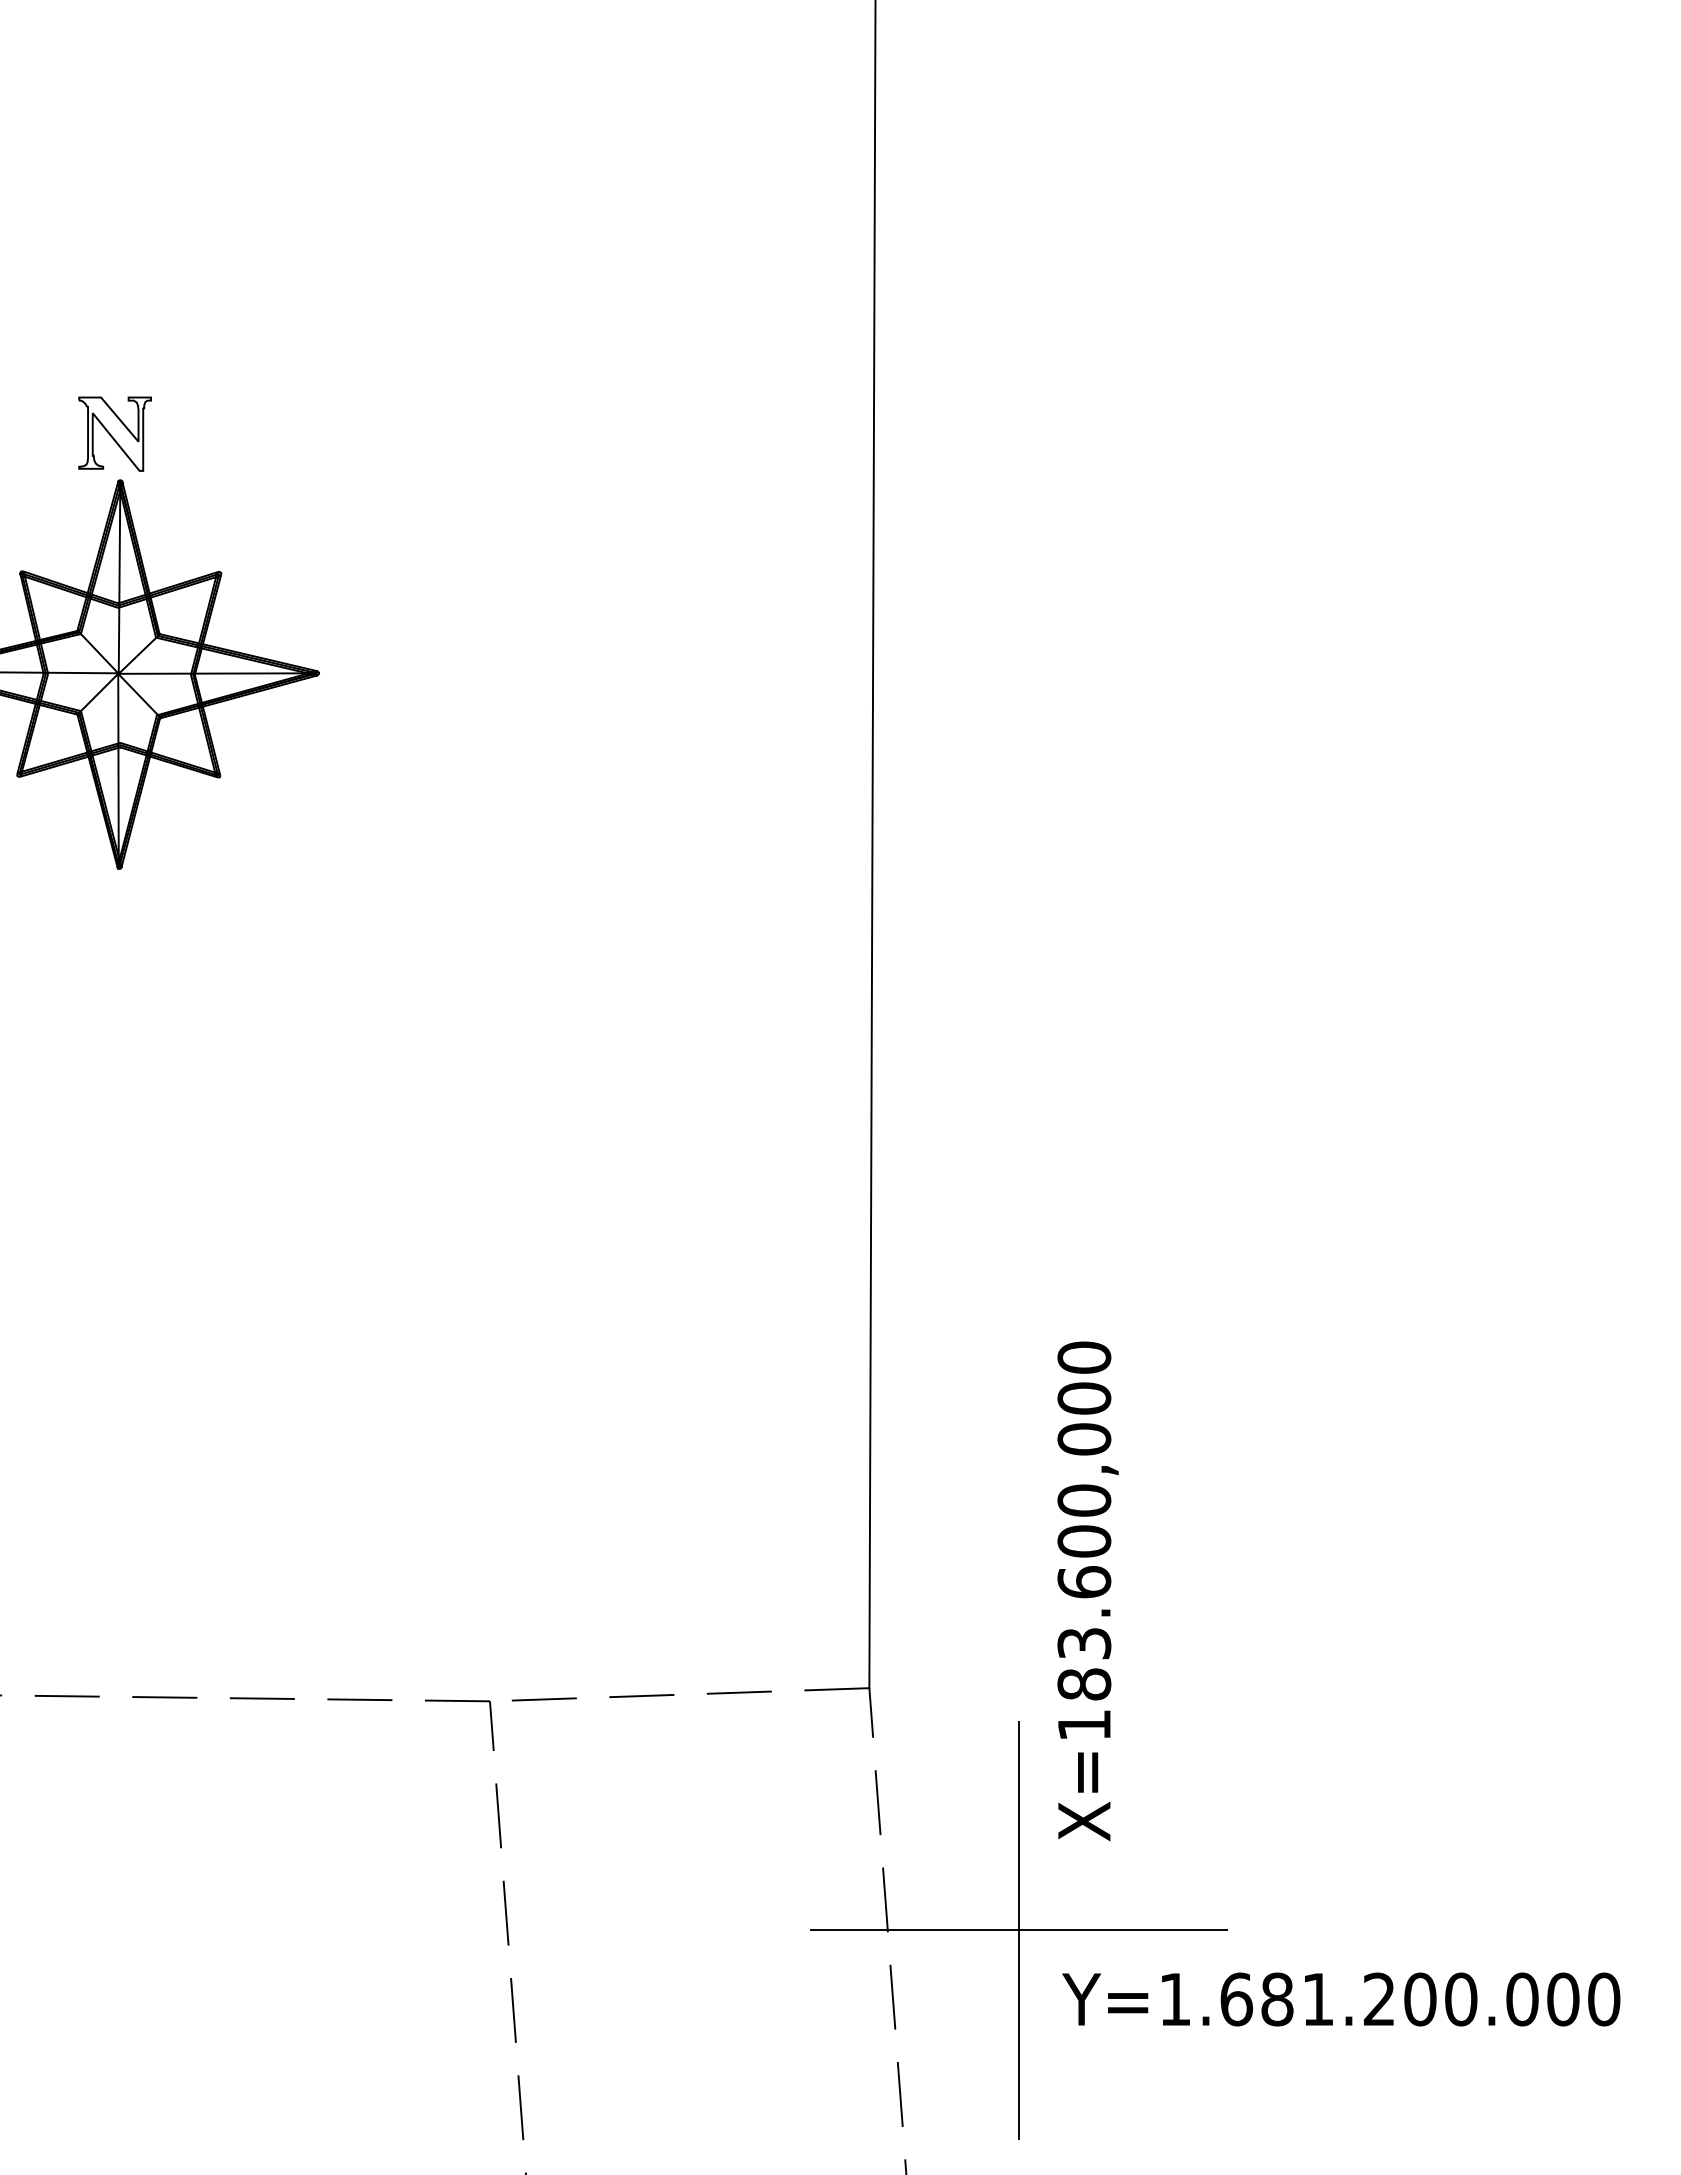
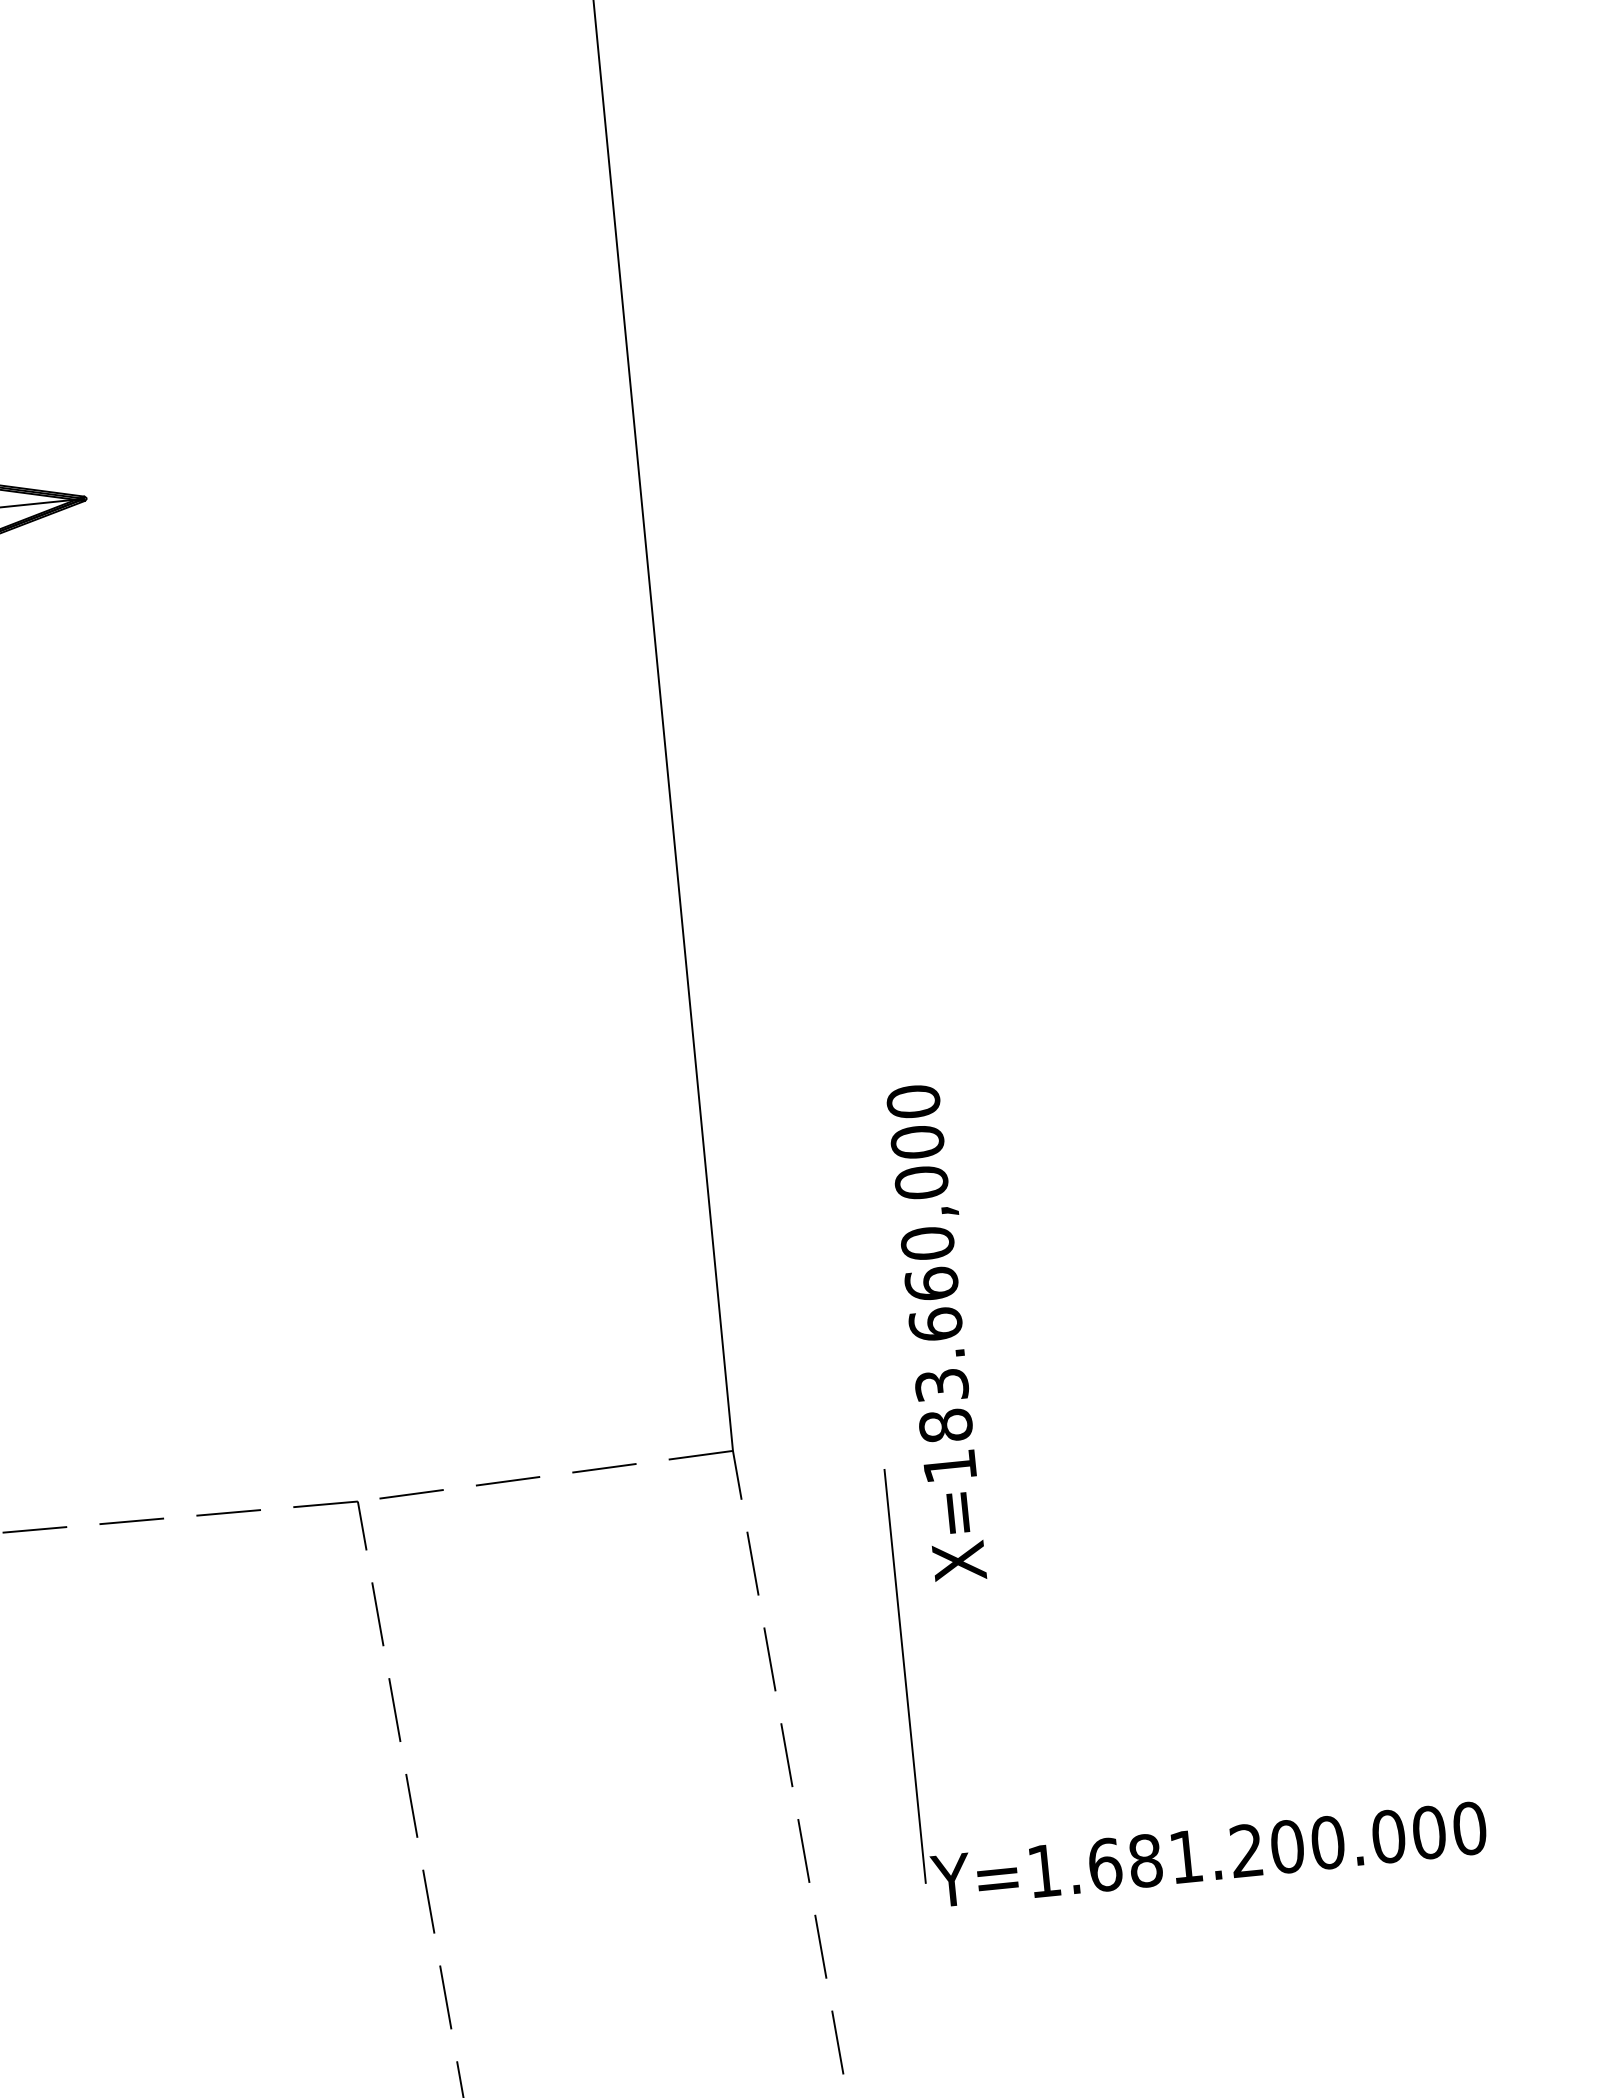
text: (1084, 1541) -> (931, 1284), X=183.600,000 -> X=183.660,000
line: (1018, 1930) -> (904, 1676), removed
text: (1341, 1999) -> (1209, 1854), moved

